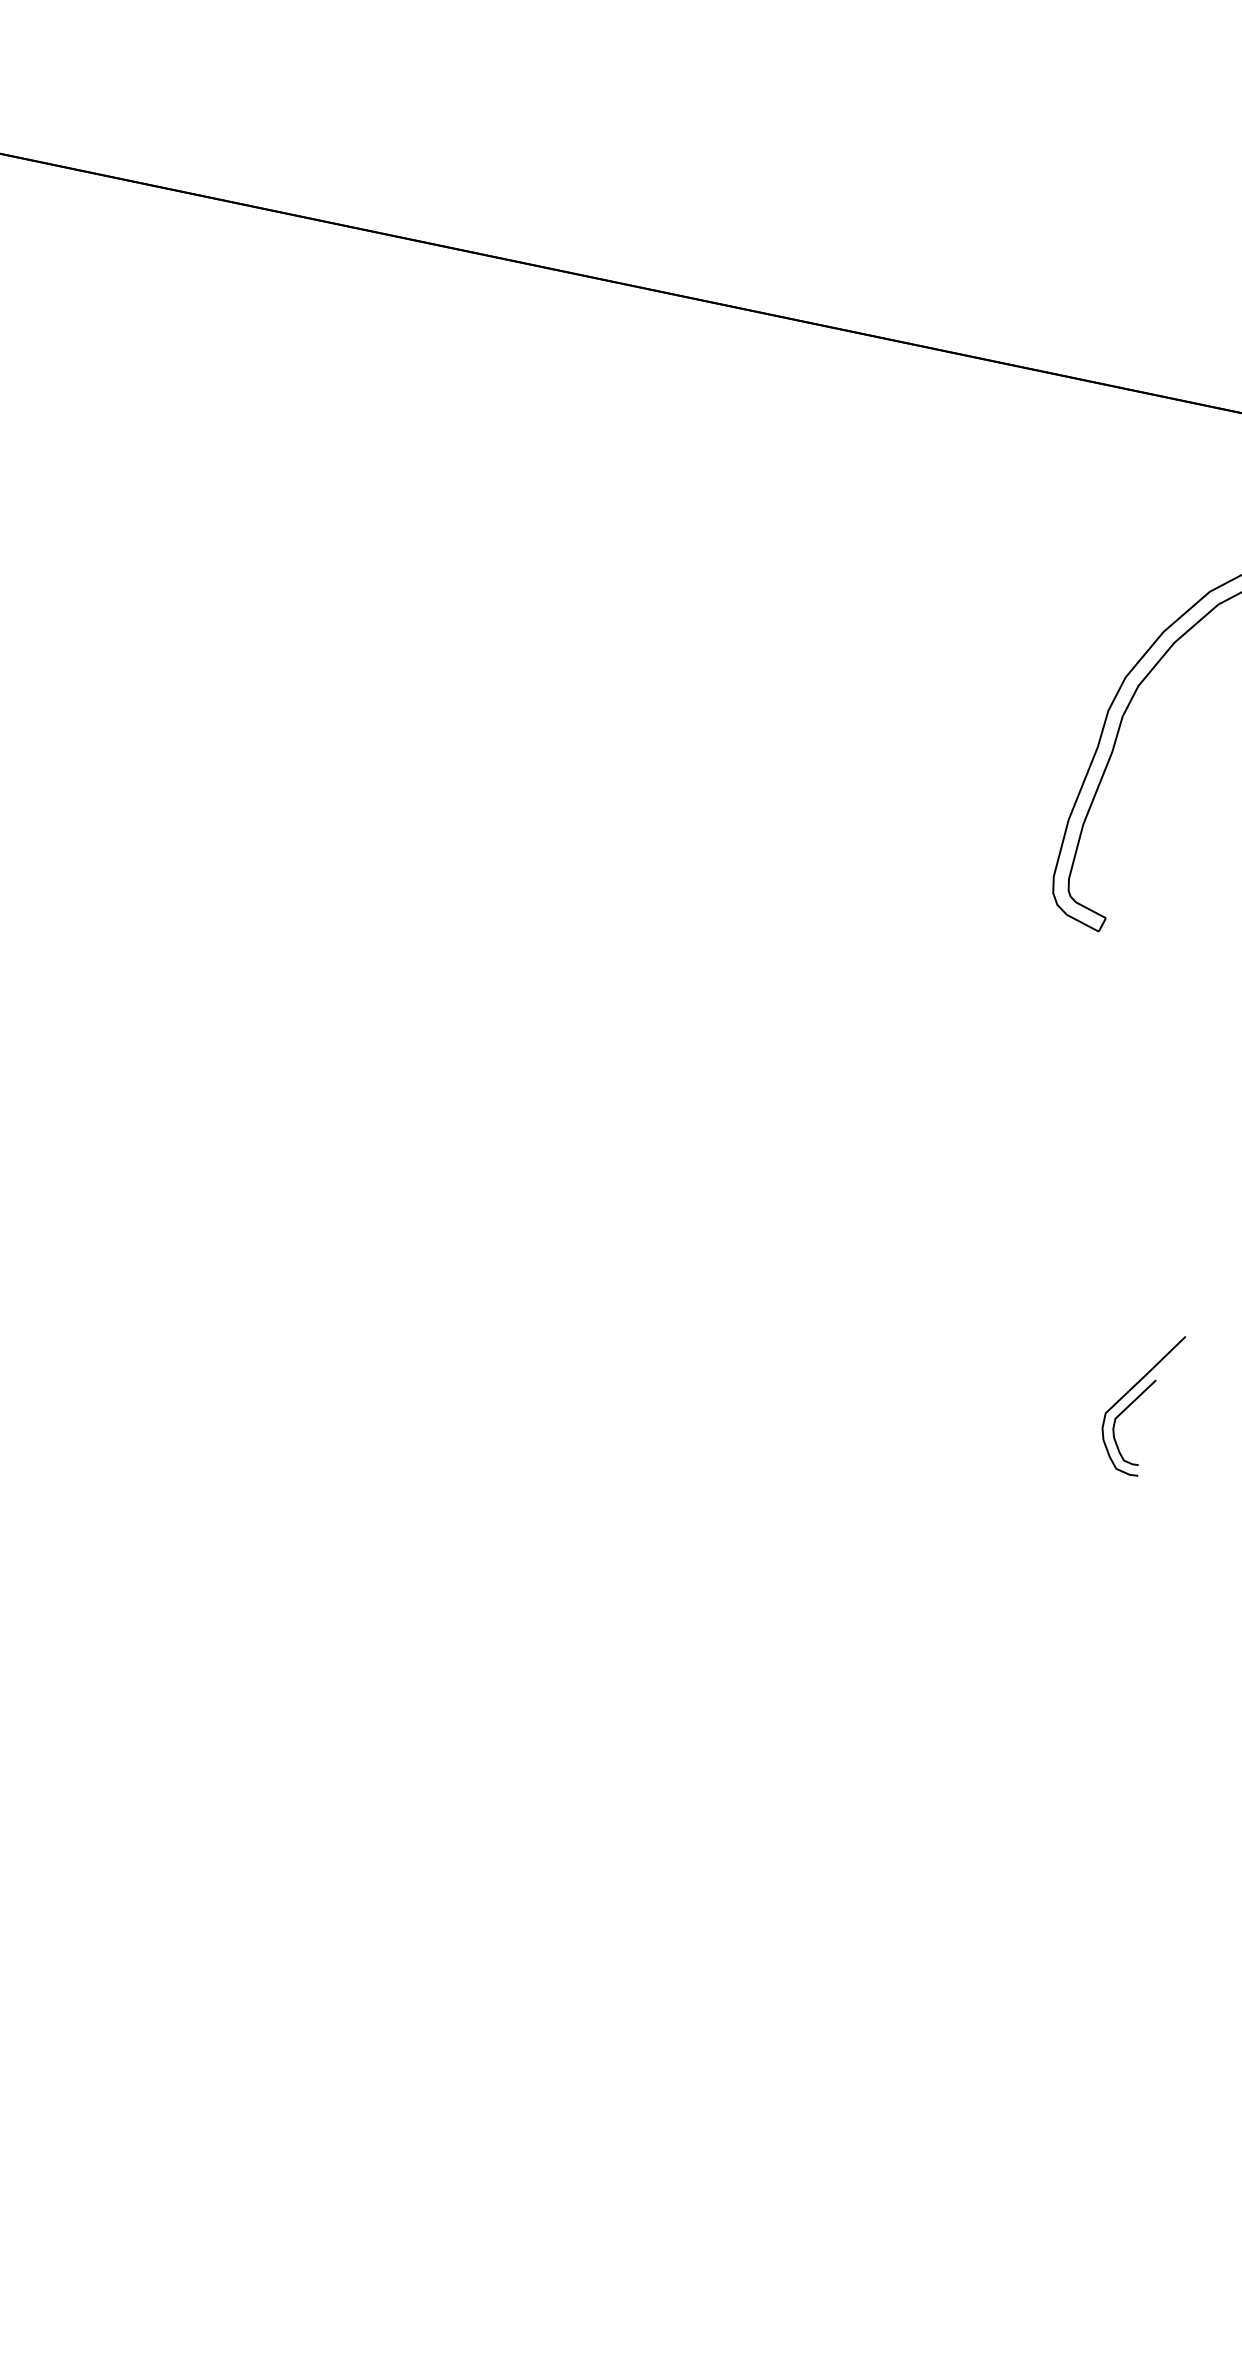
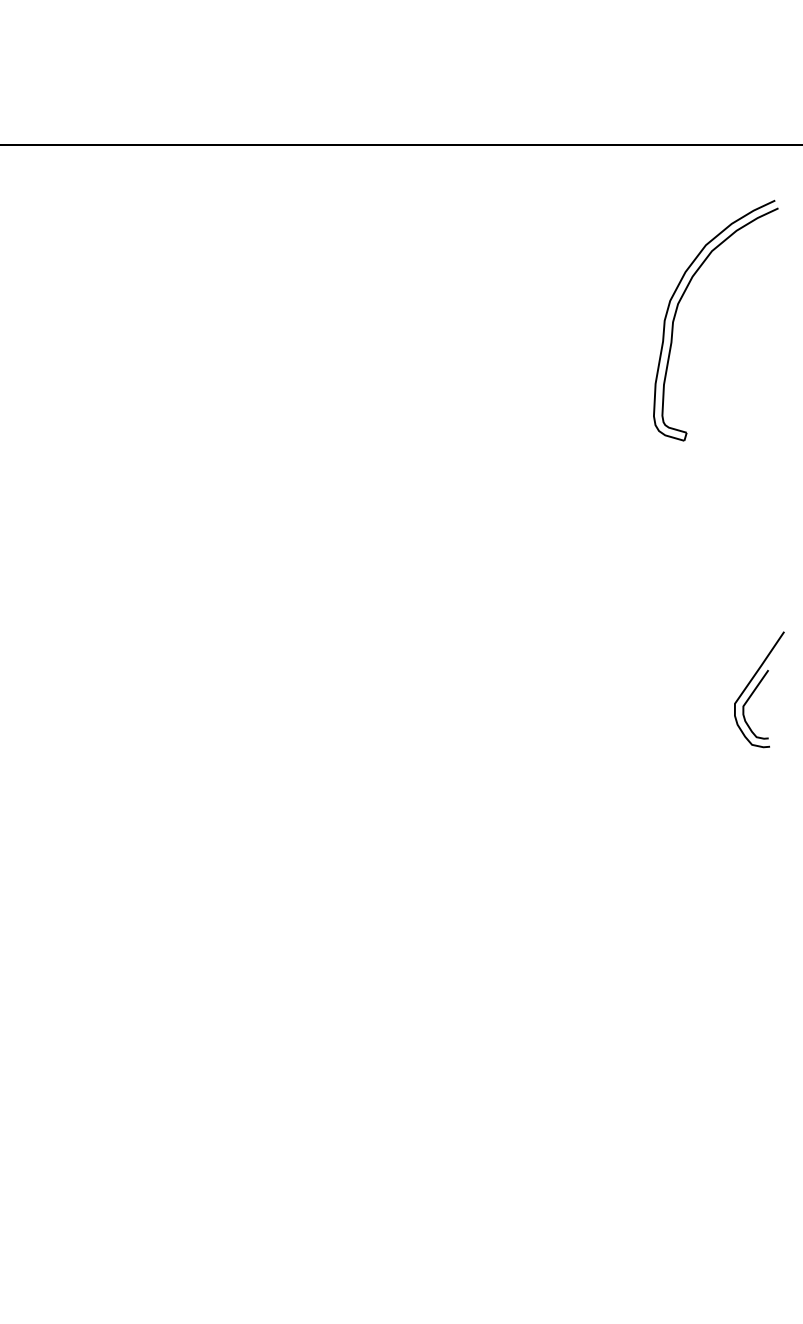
part: (1139, 1401) -> (759, 689), size x1.43

